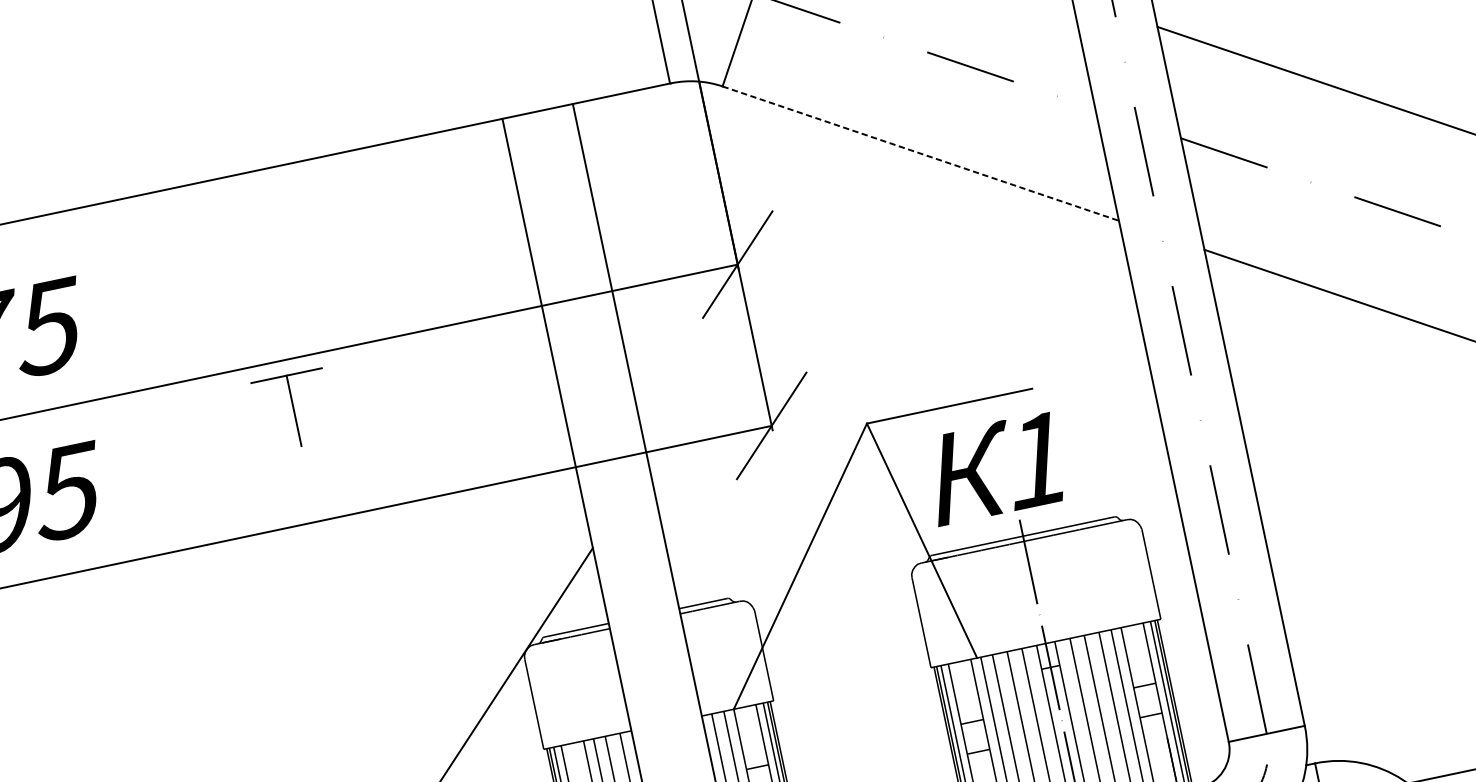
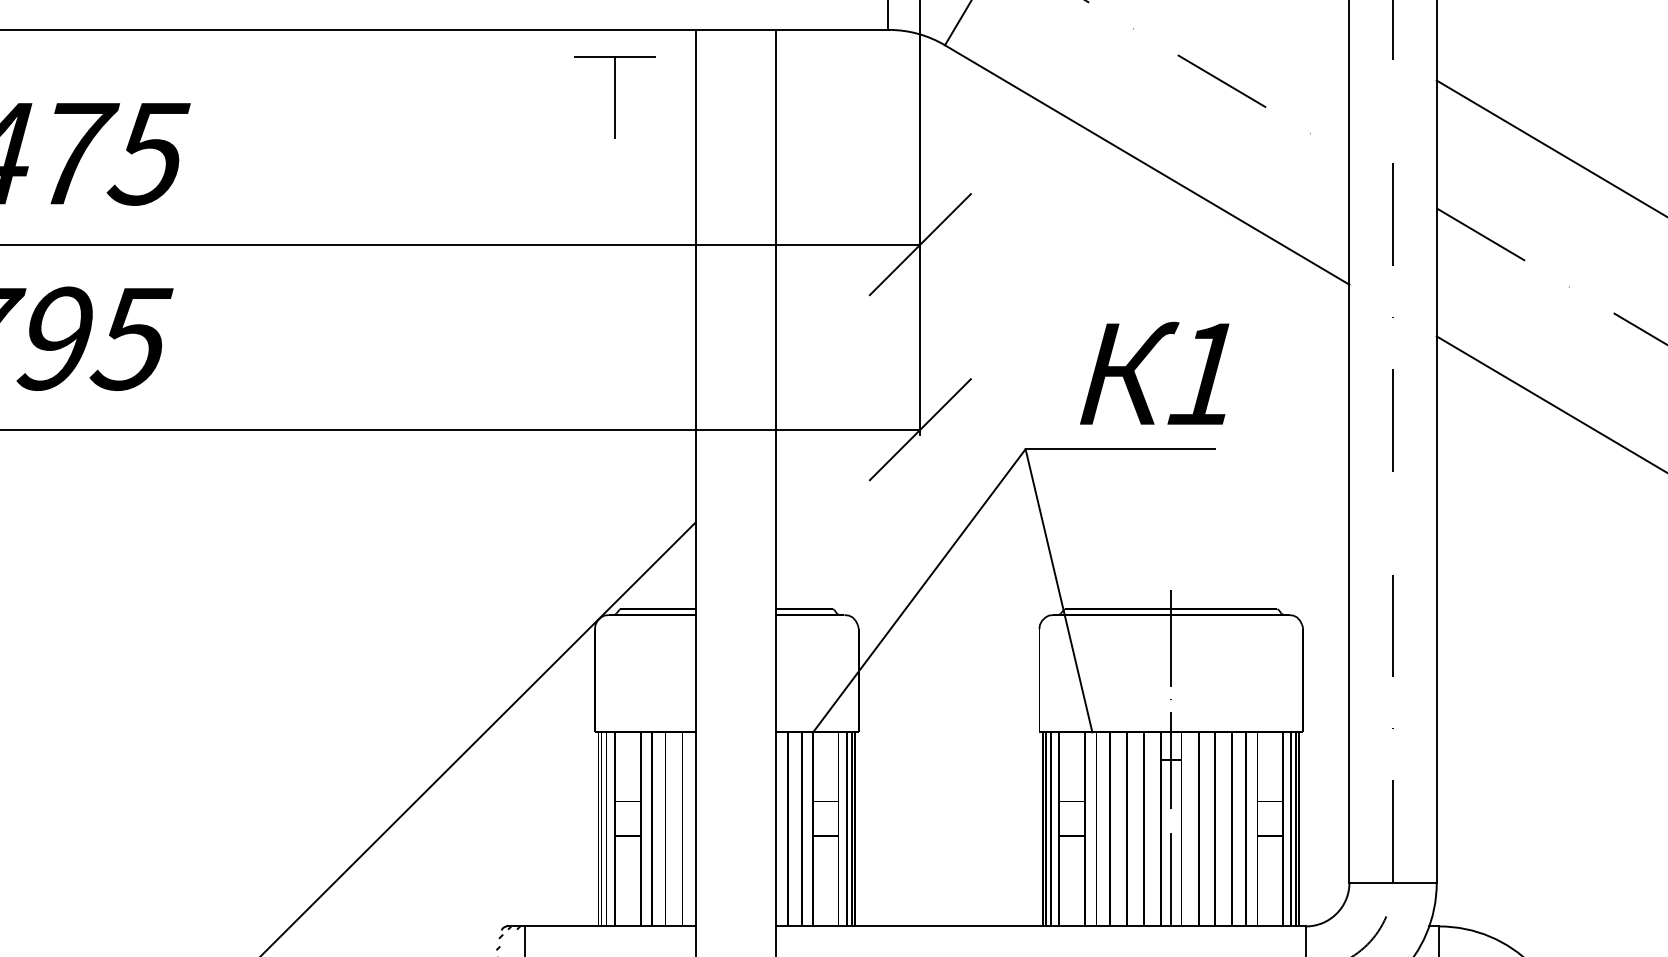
line: (921, 154) -> (1147, 165), dashed -> solid
part: (293, 410) -> (614, 97), moved
text: (993, 468) -> (1154, 372), moved

